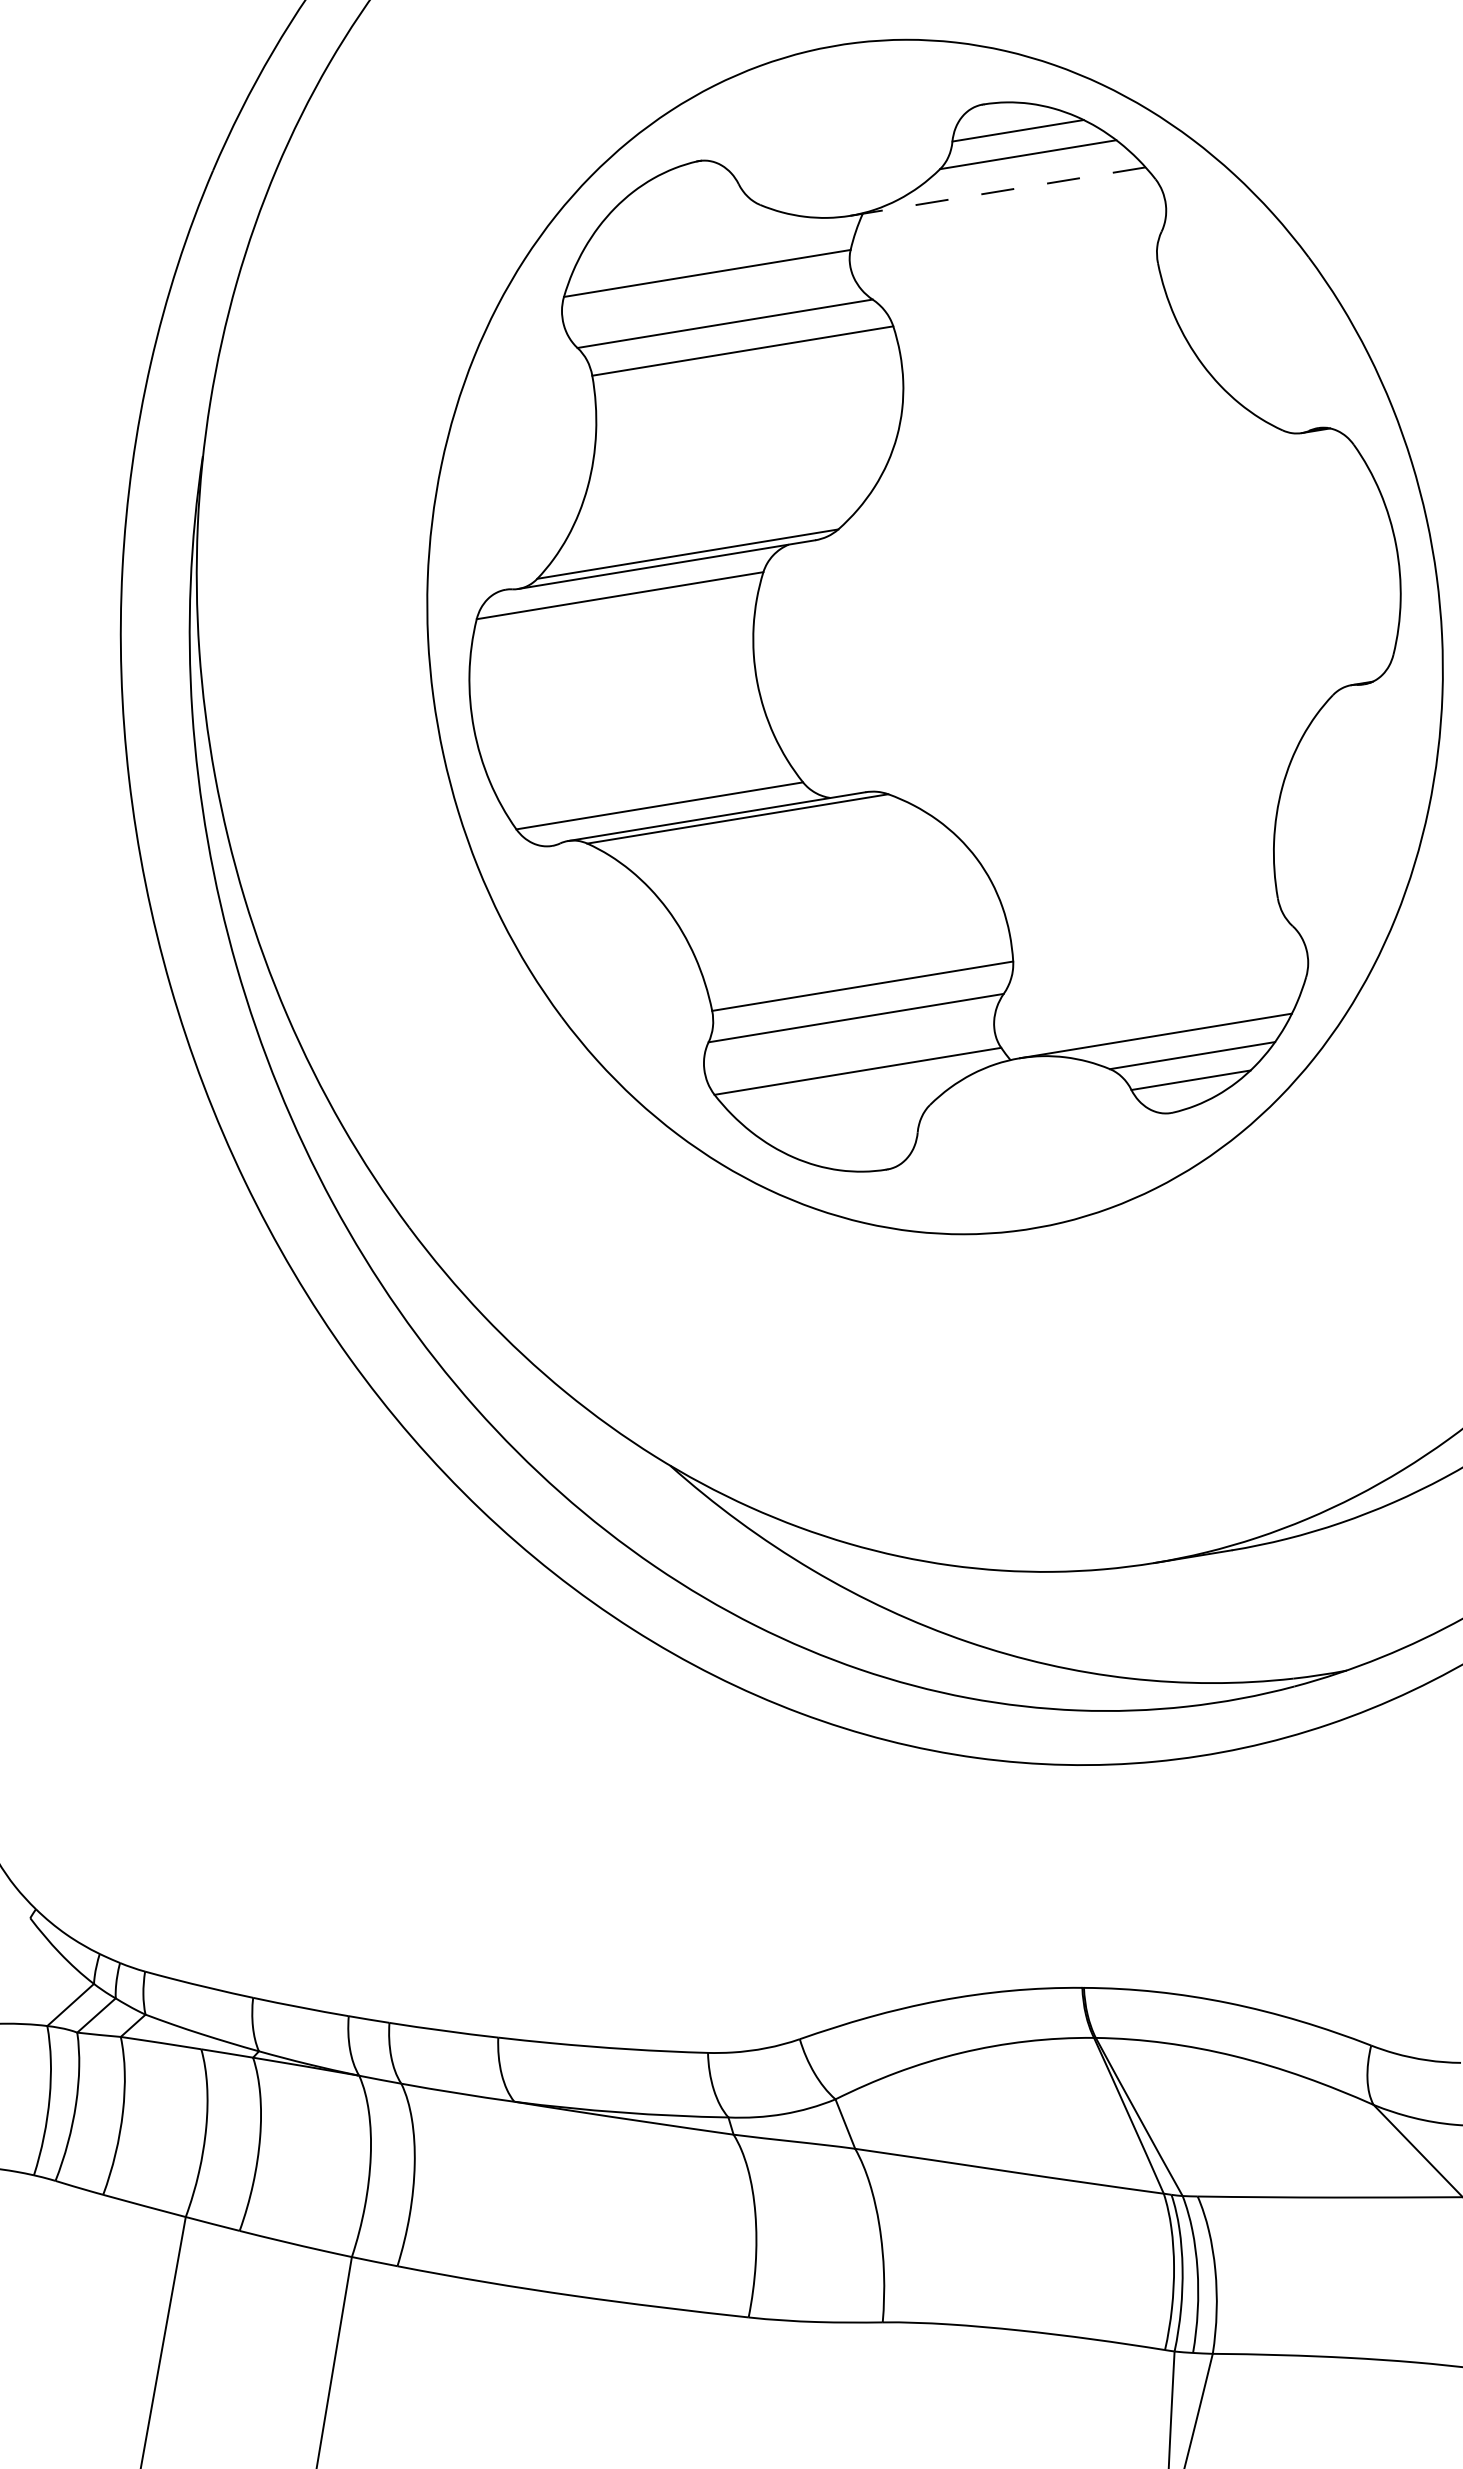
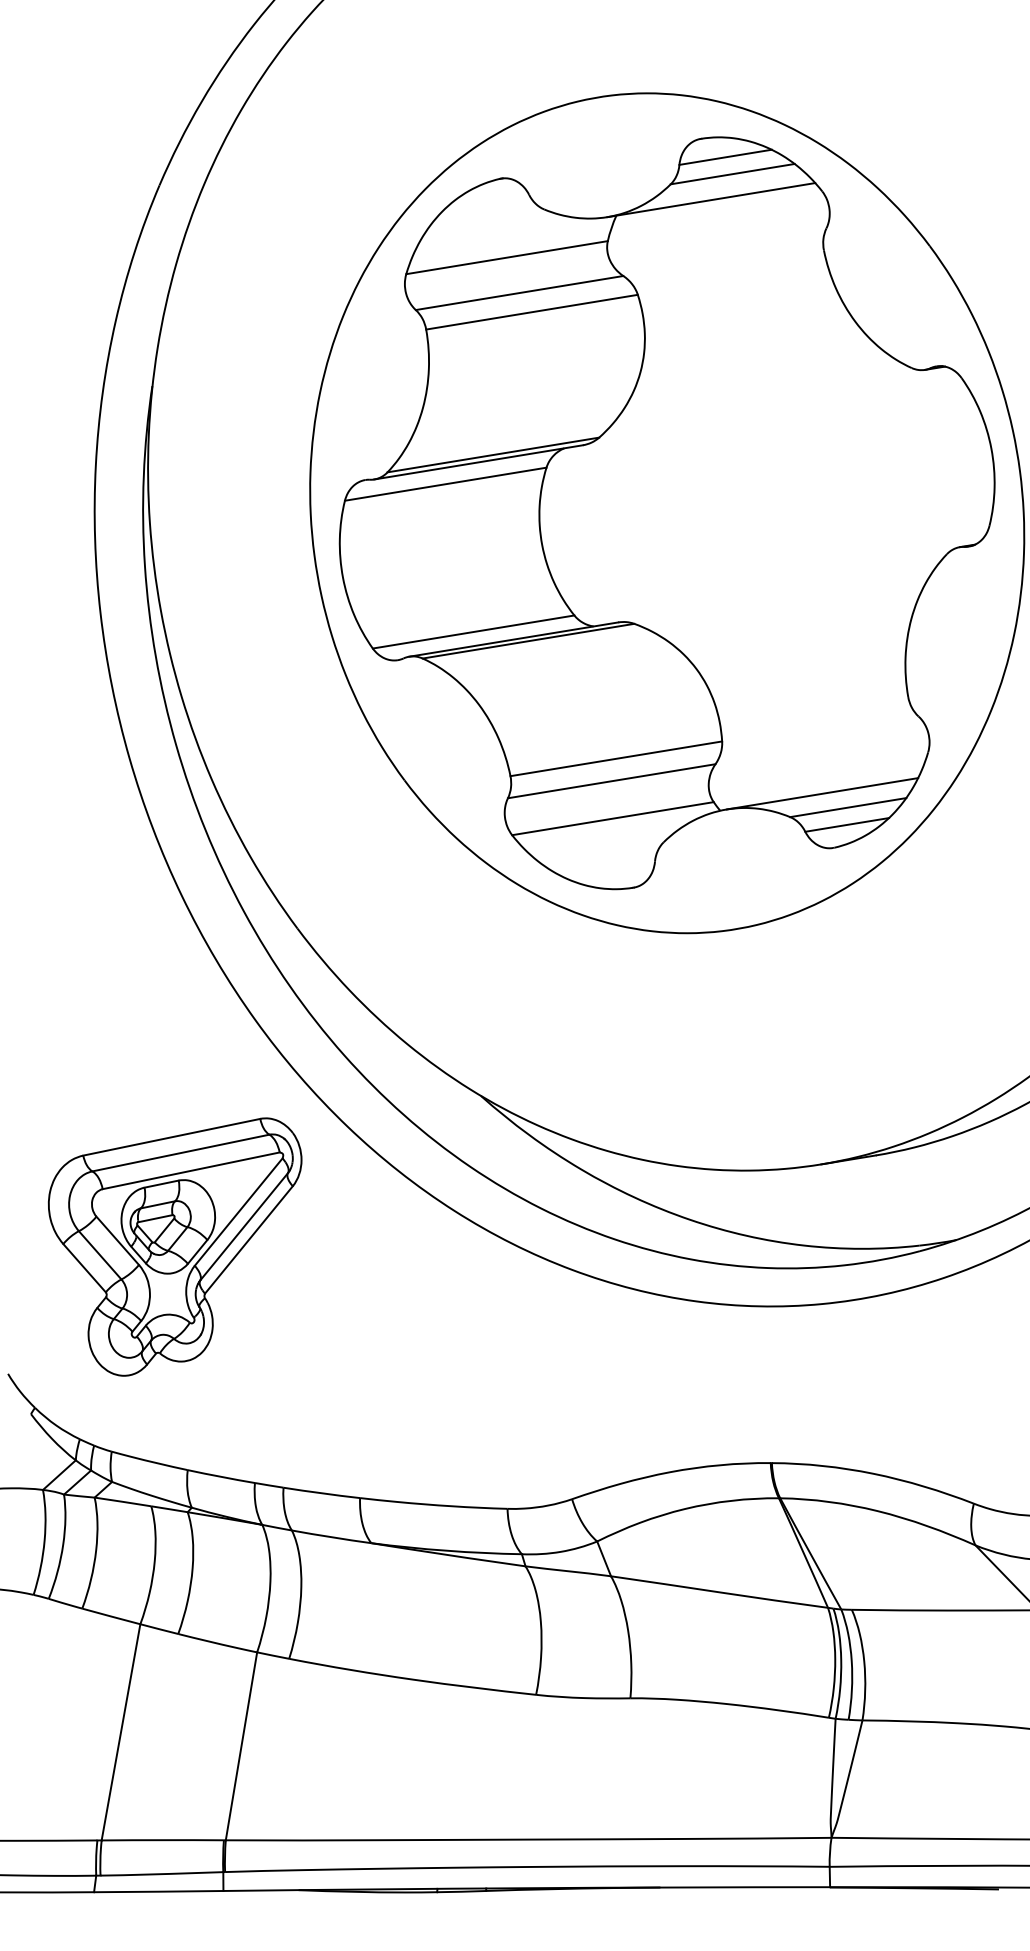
line: (996, 192) -> (710, 200), dashed -> solid
part: (234, 1679) -> (174, 1246), added

